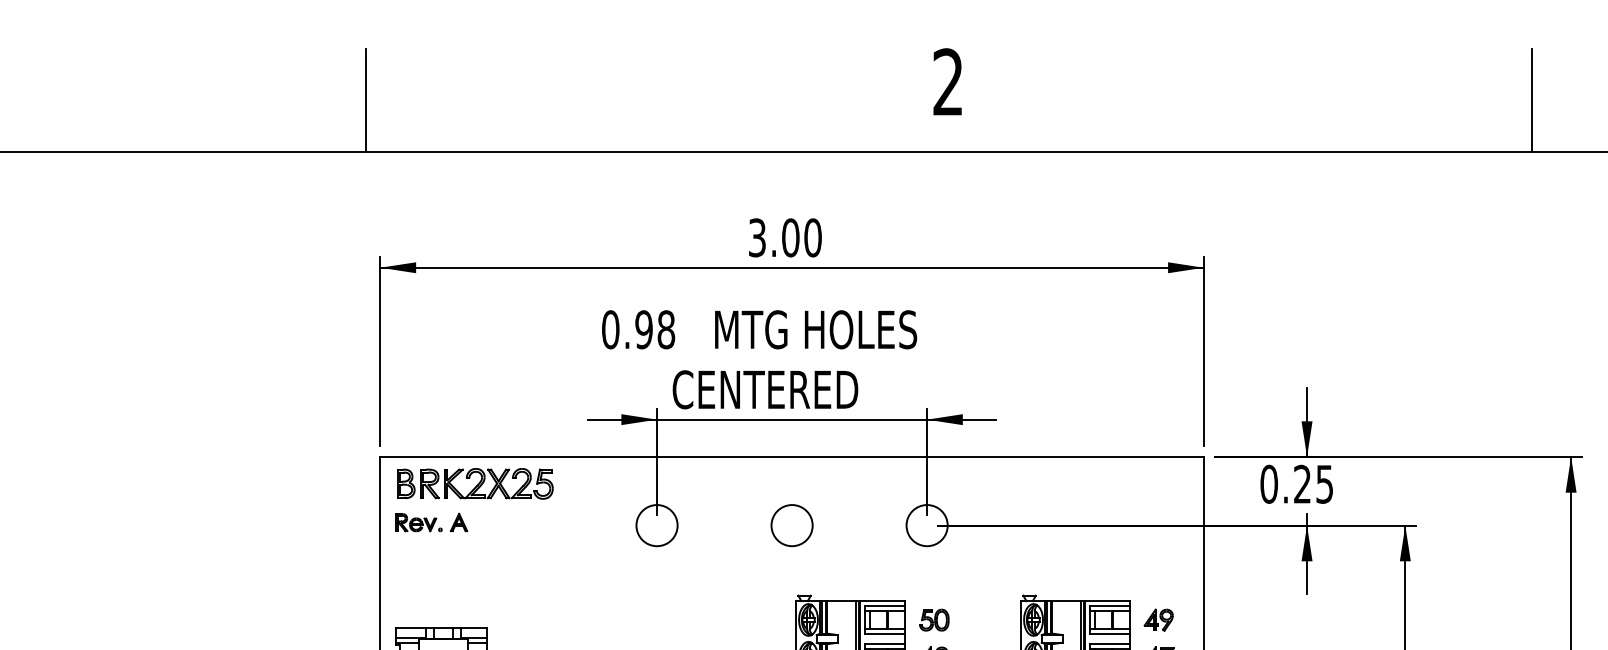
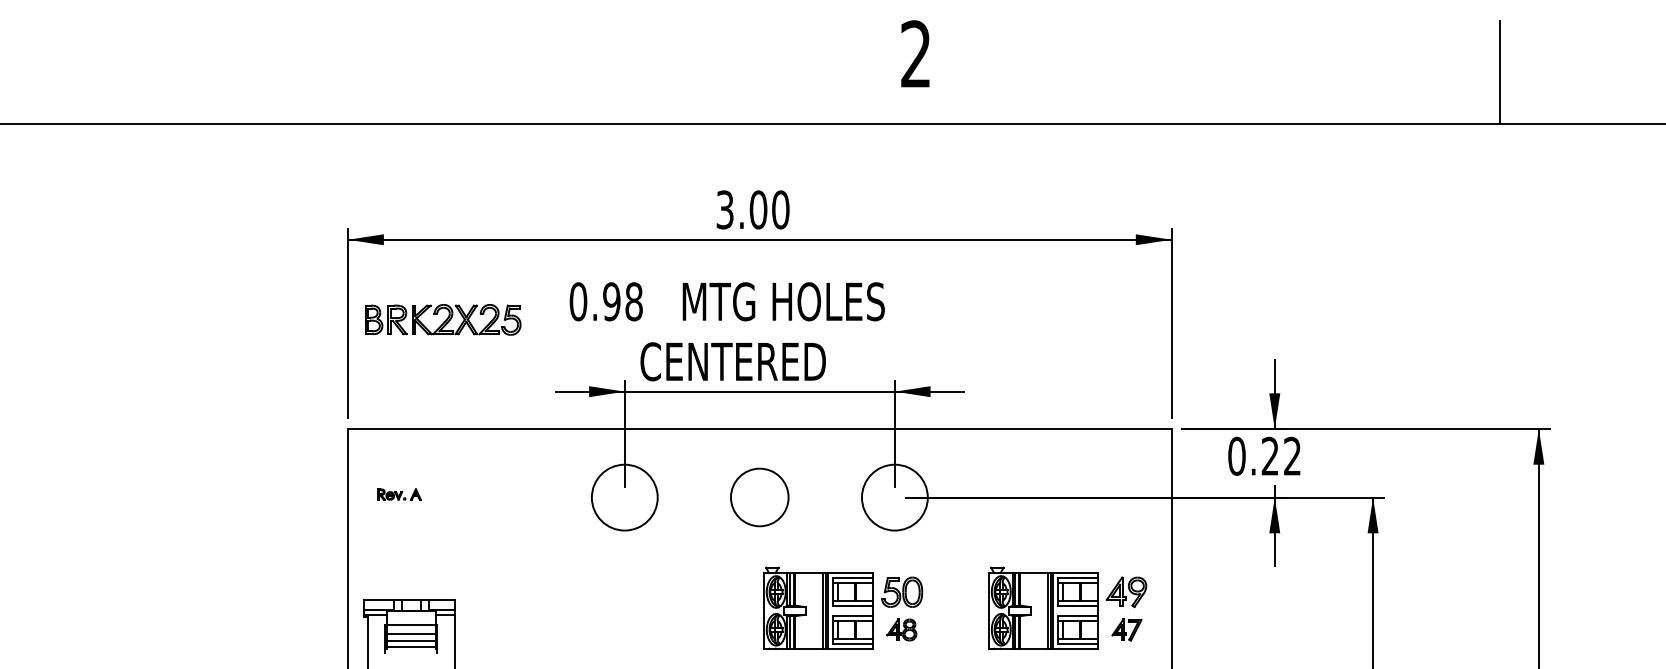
line: (365, 99) -> (333, 71), removed
part: (475, 483) -> (443, 319), moved
text: (1324, 483) -> (1292, 455), 0.25 -> 0.22
part: (431, 522) -> (399, 494), size x0.6
circle: (656, 525) -> (624, 497), size x1.6
circle: (791, 525) -> (759, 497), size x1.4
circle: (926, 525) -> (894, 497), size x1.6
part: (933, 619) -> (901, 591), size x1.4
part: (1158, 619) -> (1126, 591), size x1.4

